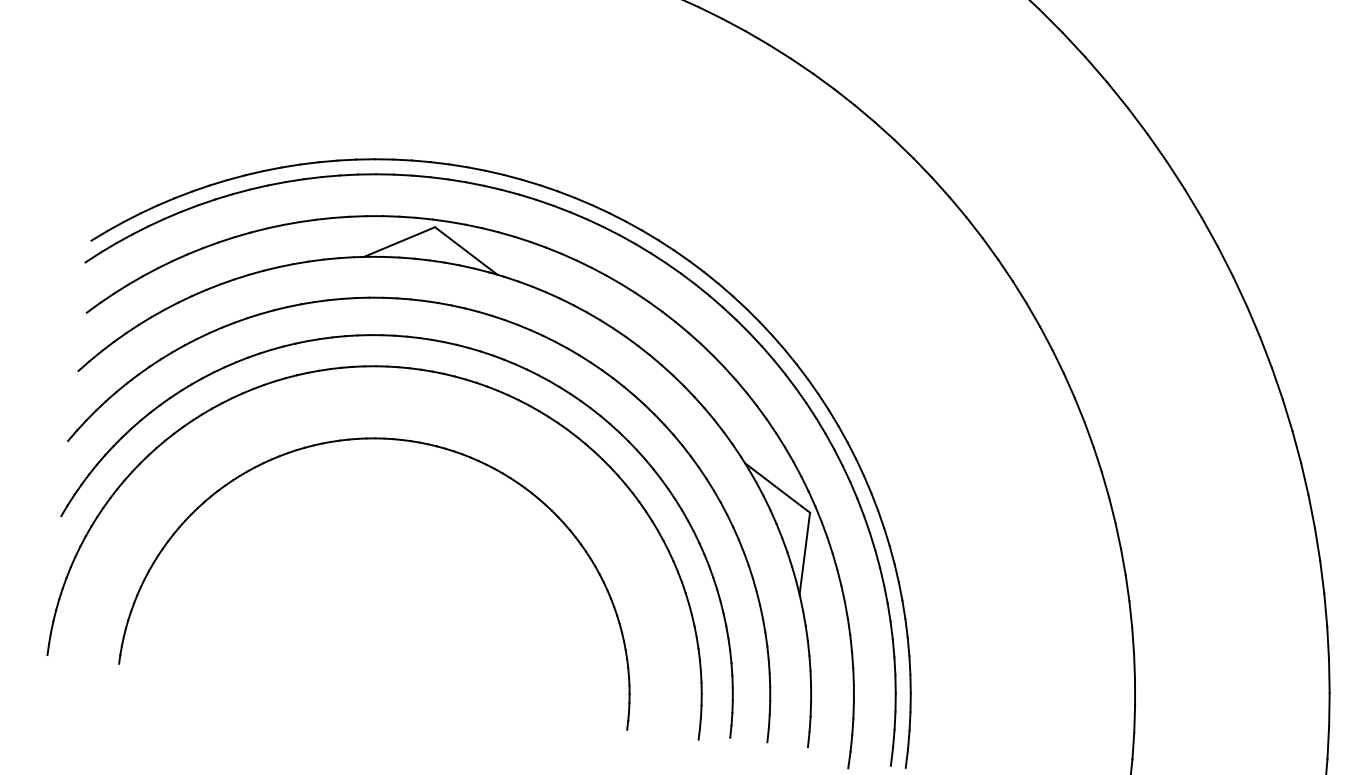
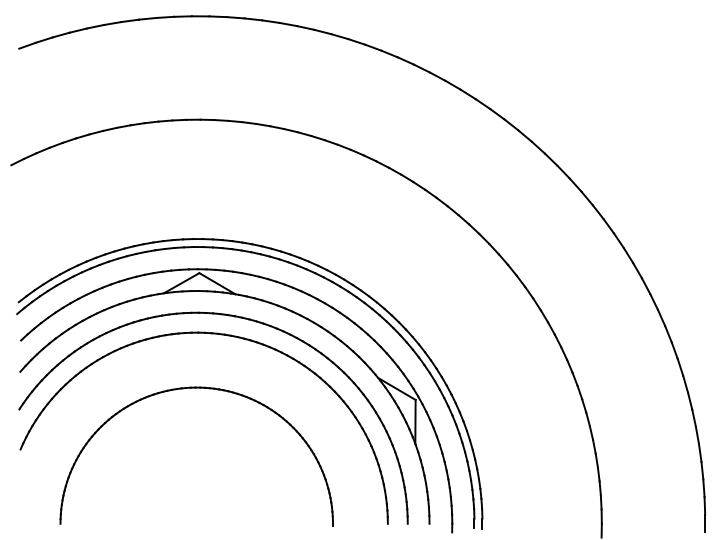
part: (412, 370) -> (196, 350), removed

